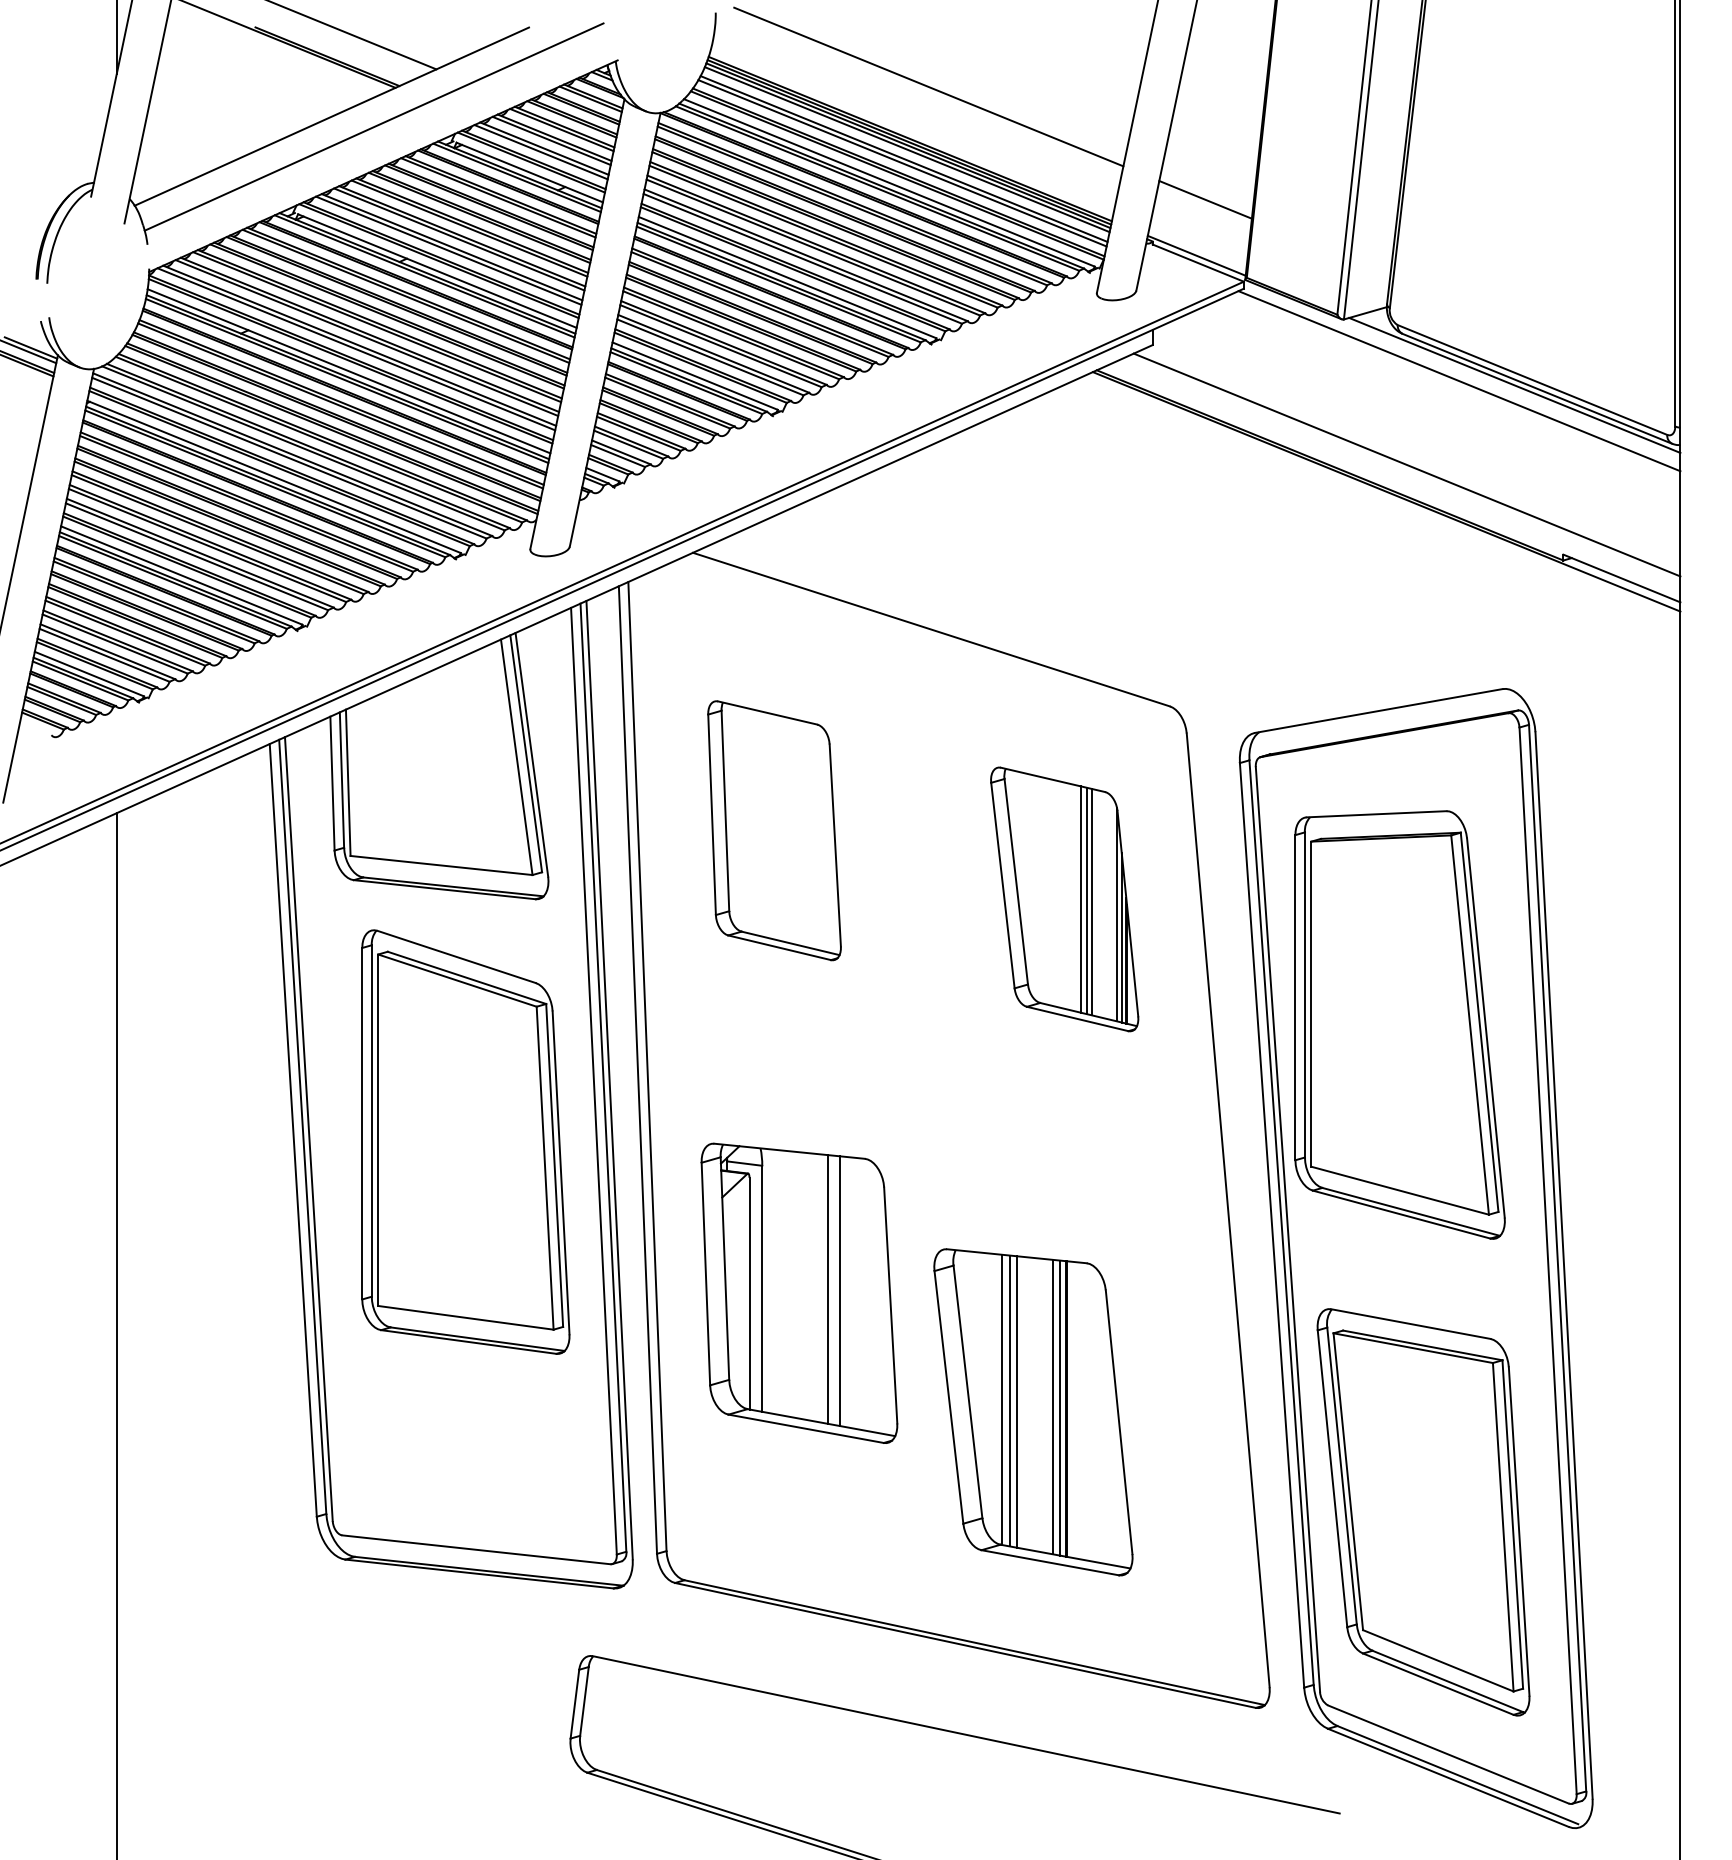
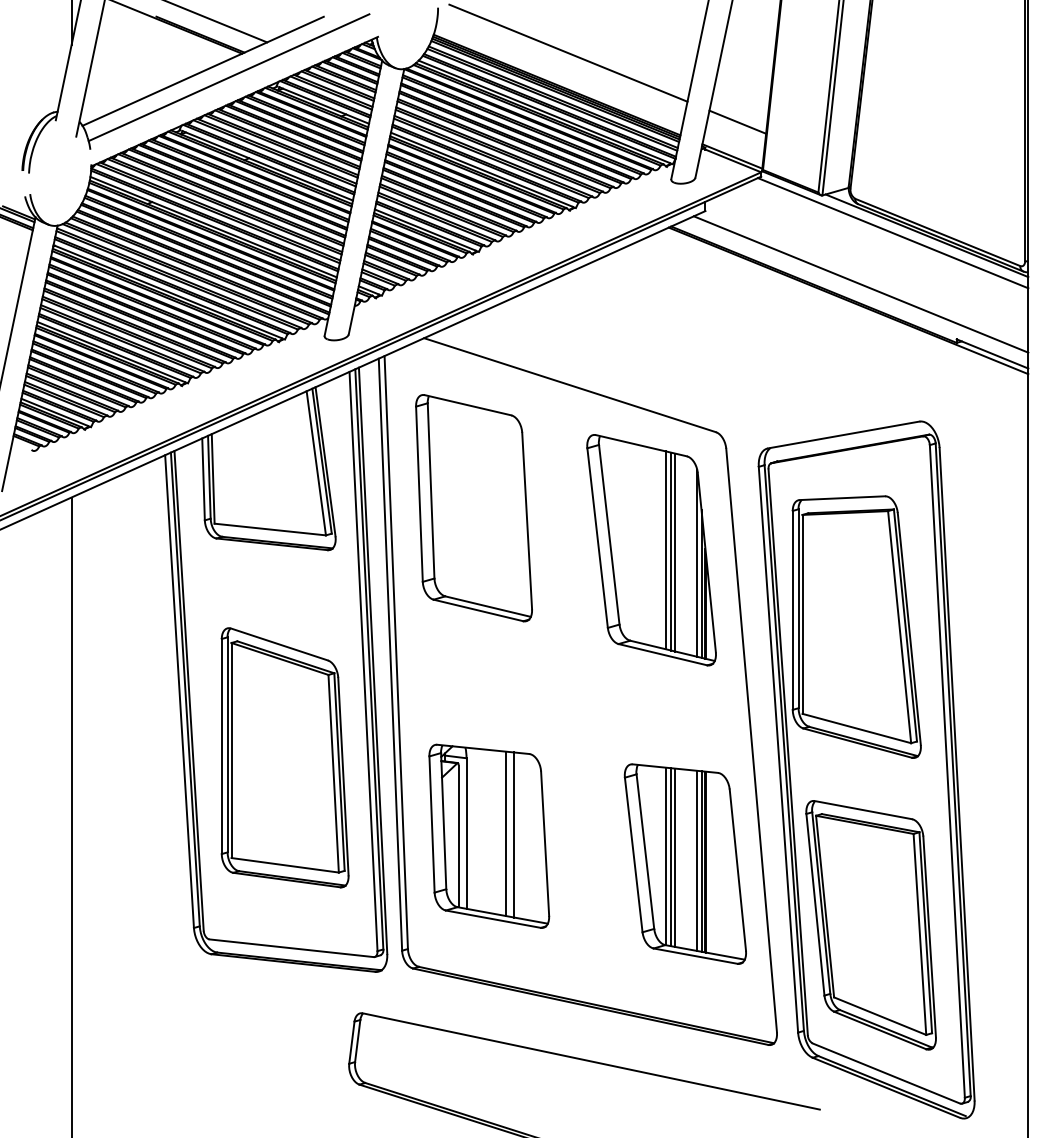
part: (773, 831) -> (473, 508), size x1.43
part: (1064, 899) -> (651, 550), size x1.43
part: (464, 1141) -> (284, 757), moved
part: (799, 1291) -> (489, 835), moved
part: (1031, 1411) -> (684, 863), moved

